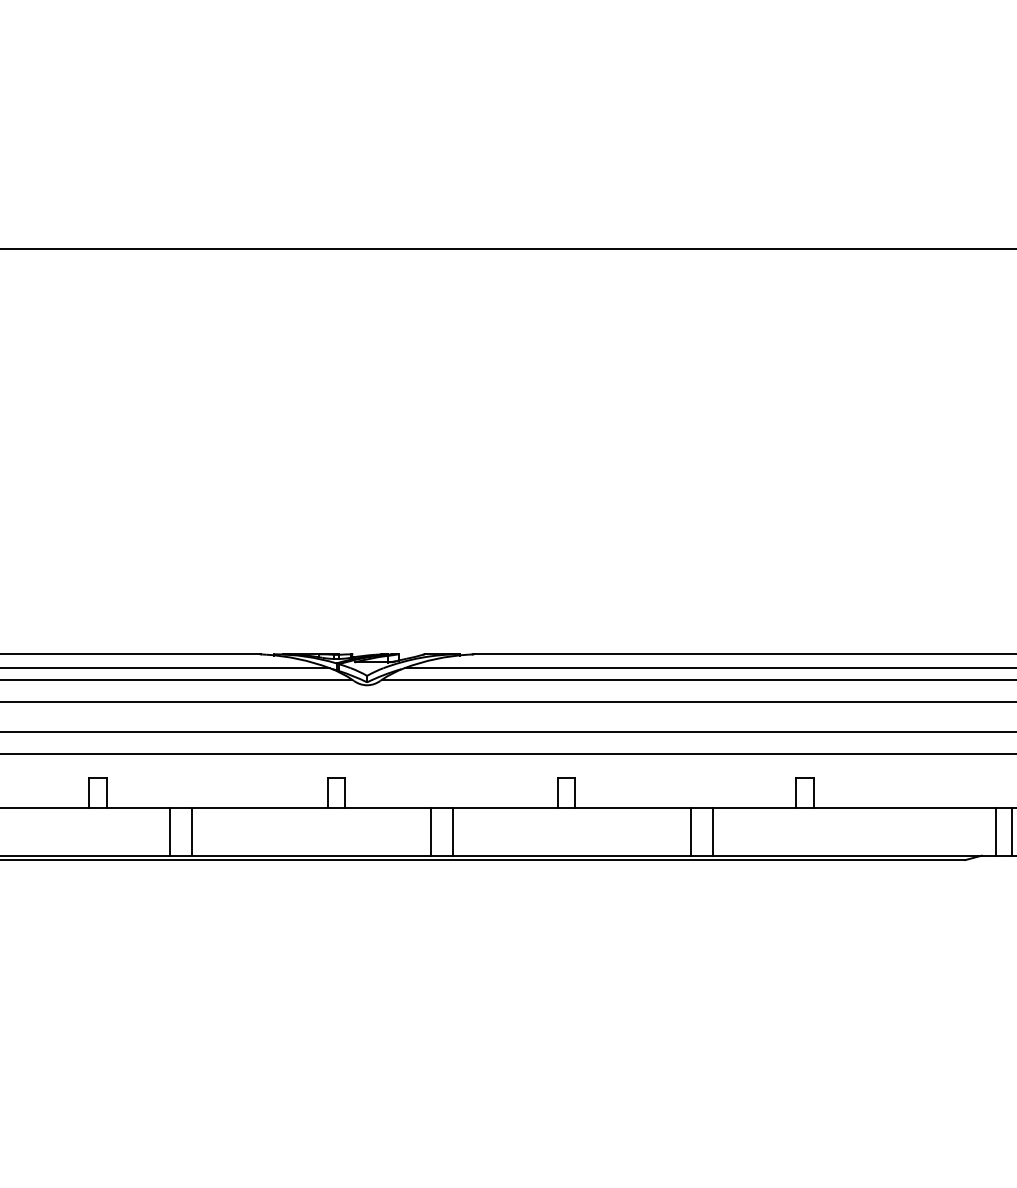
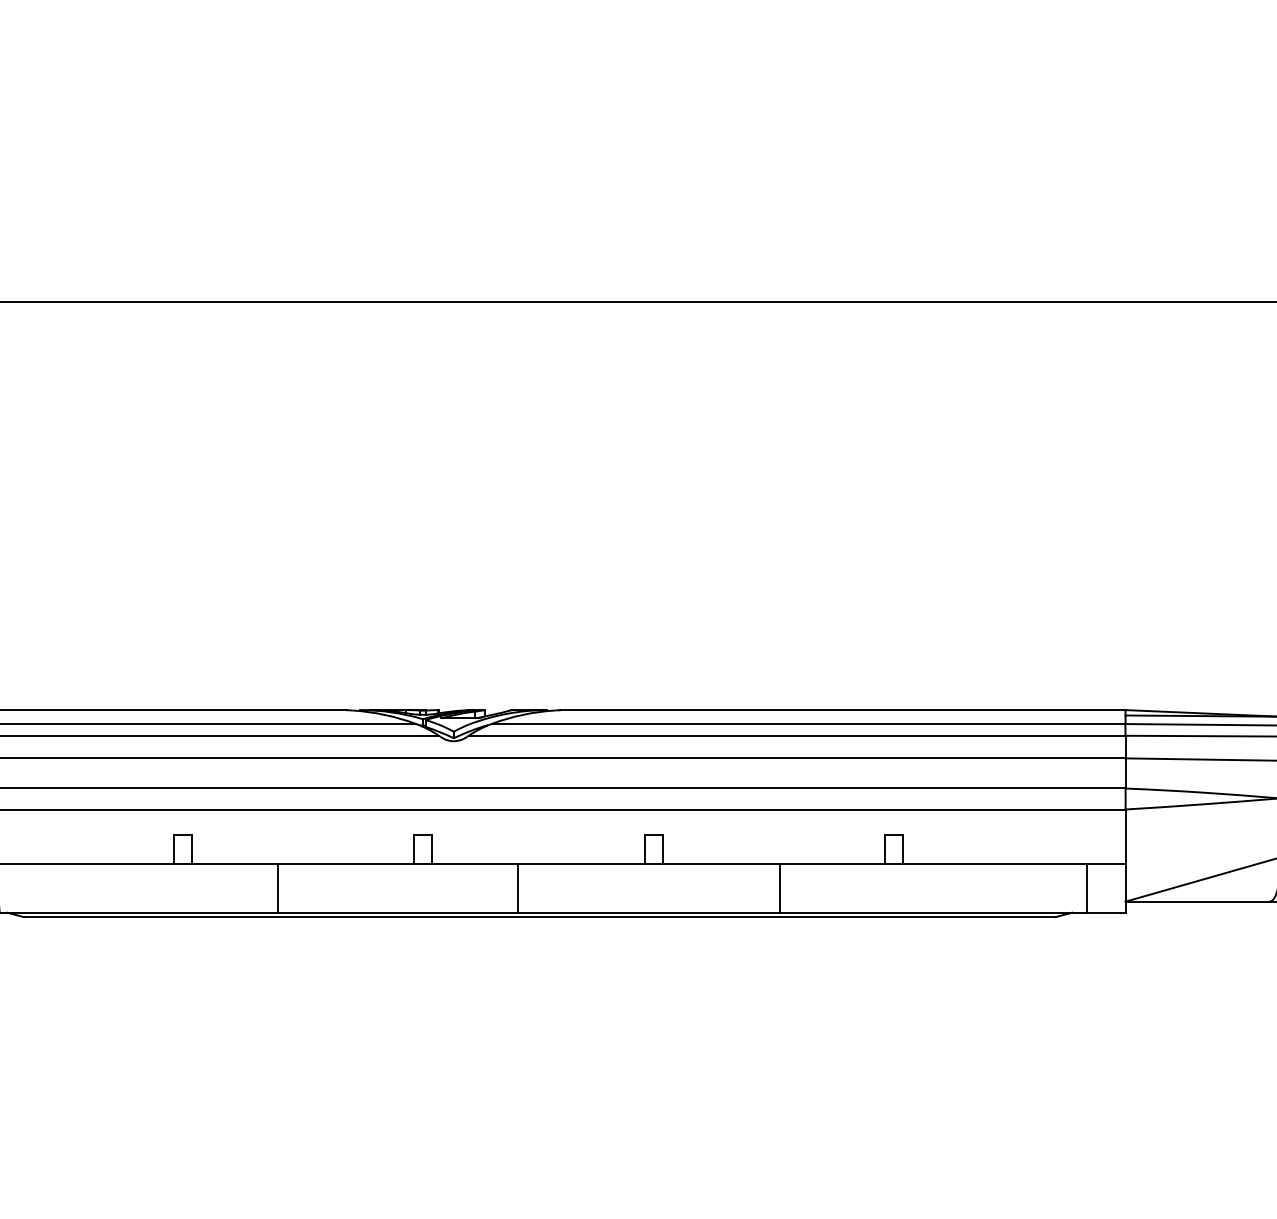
line: (170, 831) -> (255, 888), removed
line: (452, 831) -> (539, 888), removed
line: (712, 831) -> (801, 888), removed
line: (1011, 831) -> (1102, 888), removed

